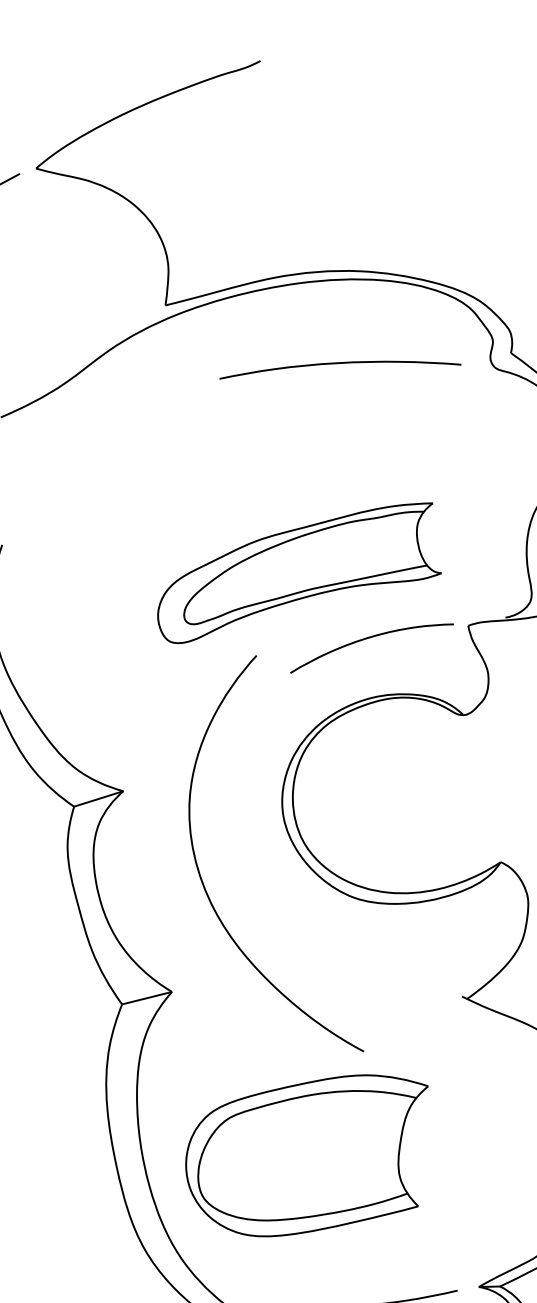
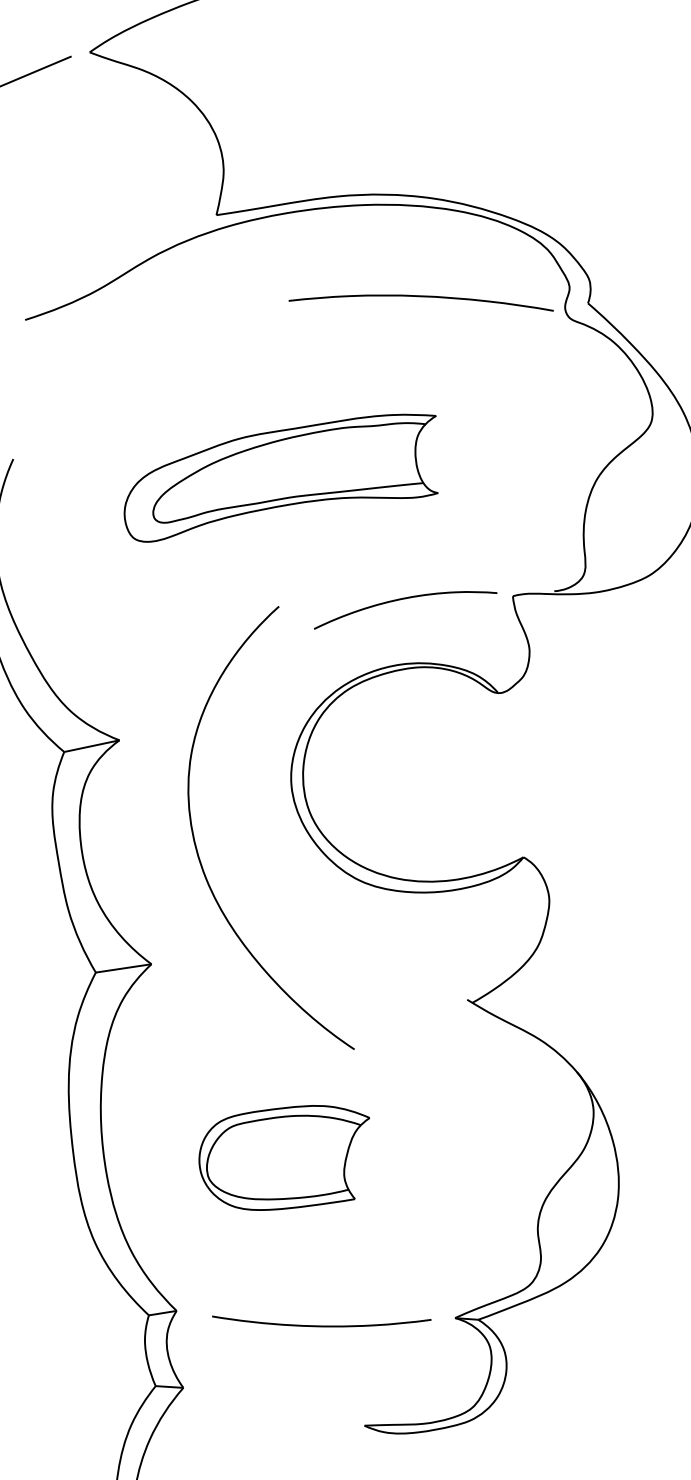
curve: (339, 364) -> (420, 297), moved
part: (296, 572) -> (280, 477), moved
part: (309, 1155) -> (284, 1157), size x0.62

